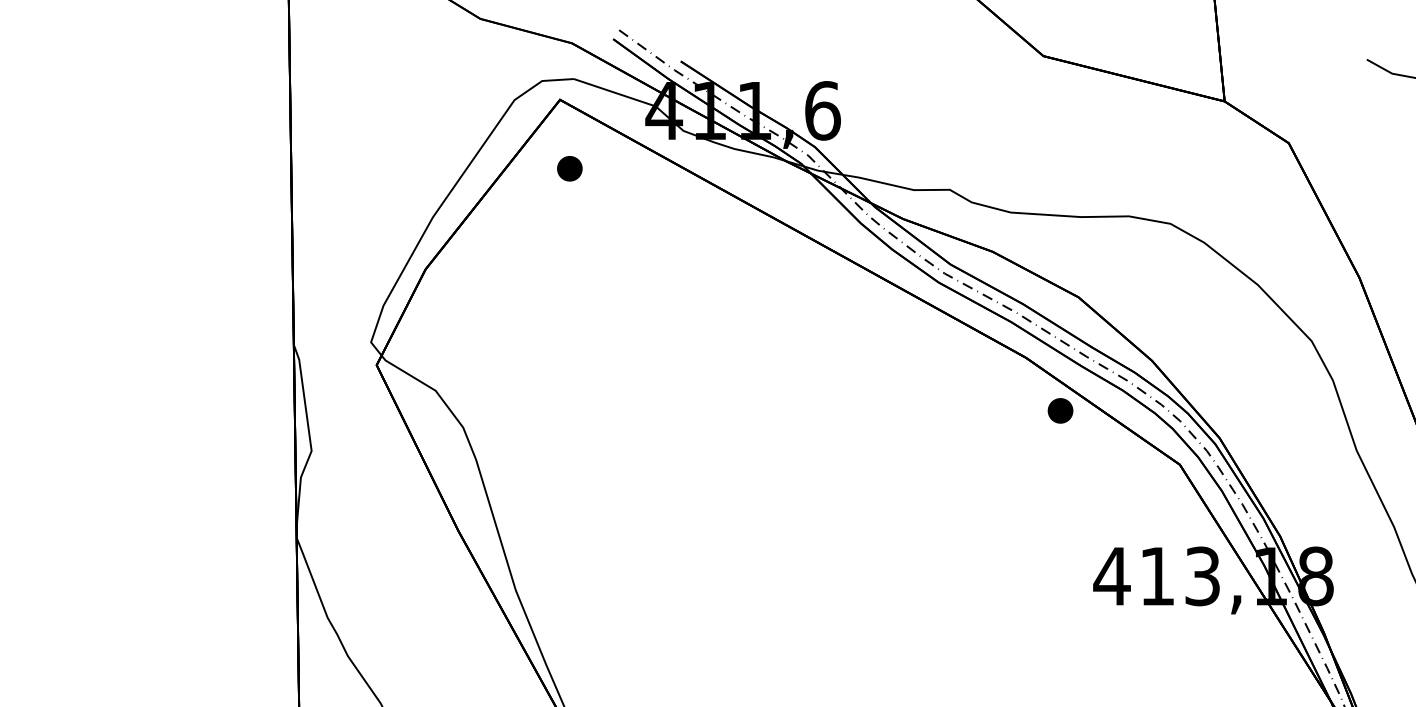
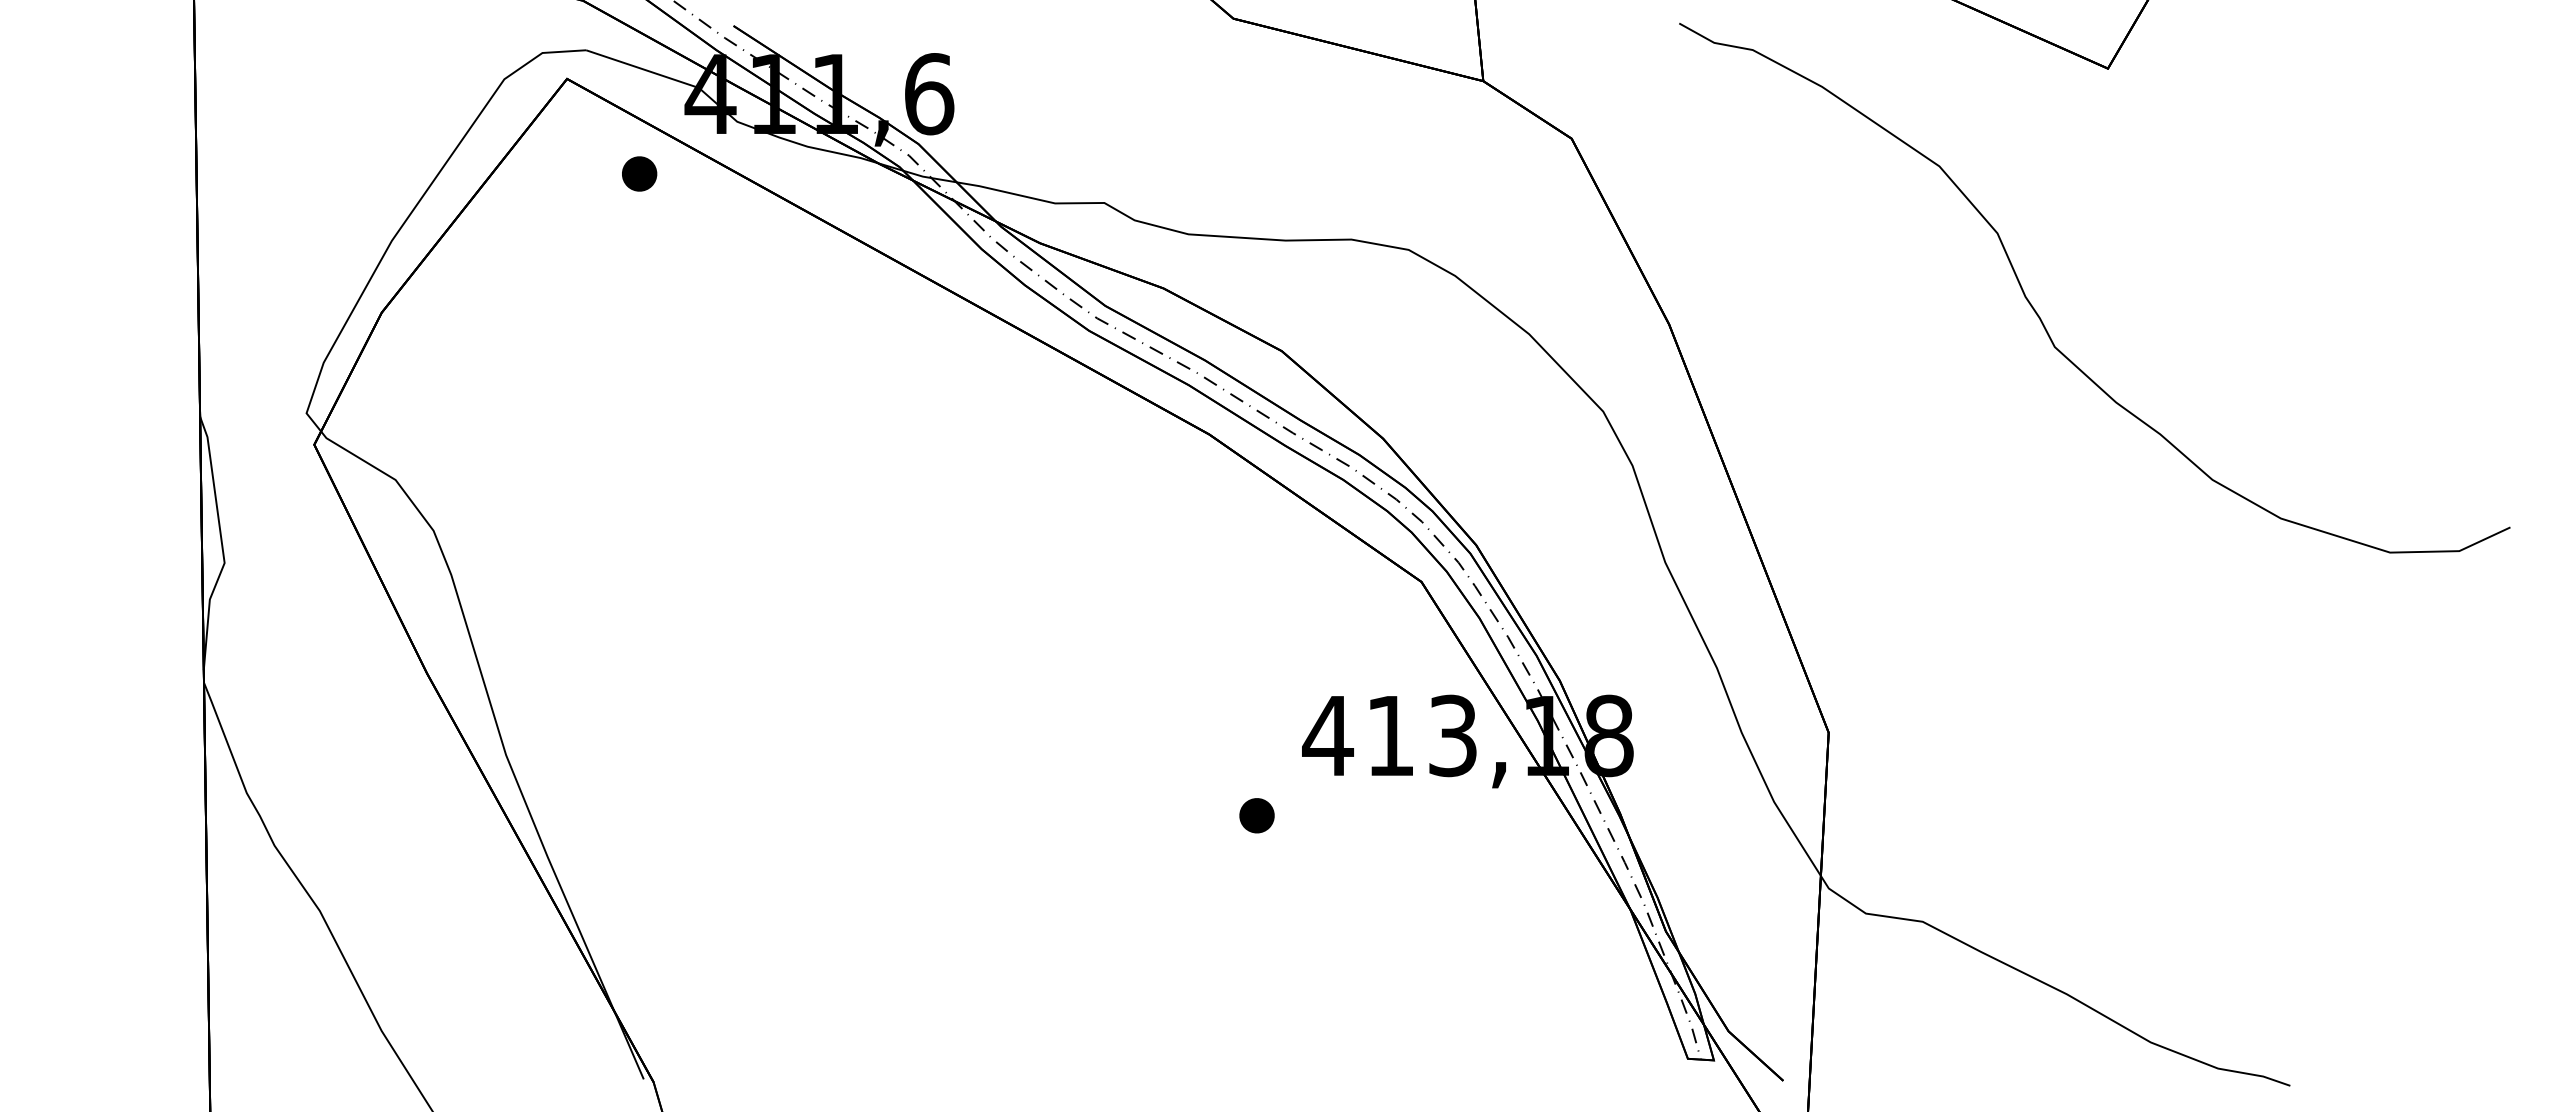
part: (569, 168) -> (639, 173), moved
part: (1060, 410) -> (1256, 815), moved

